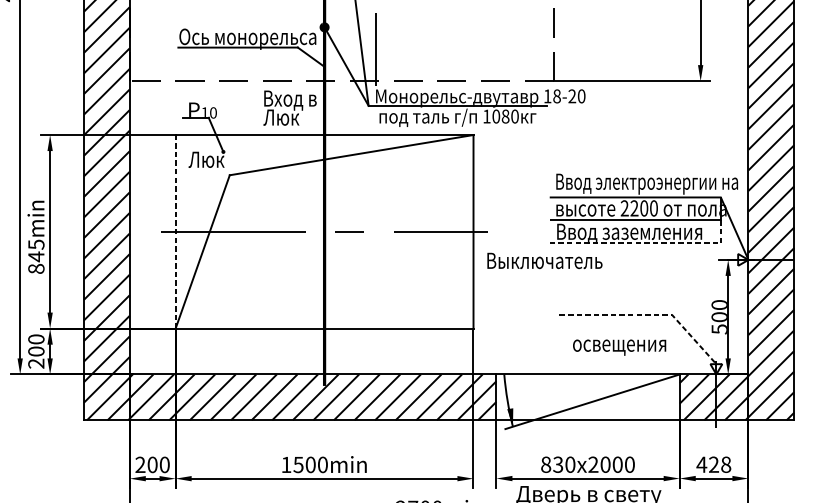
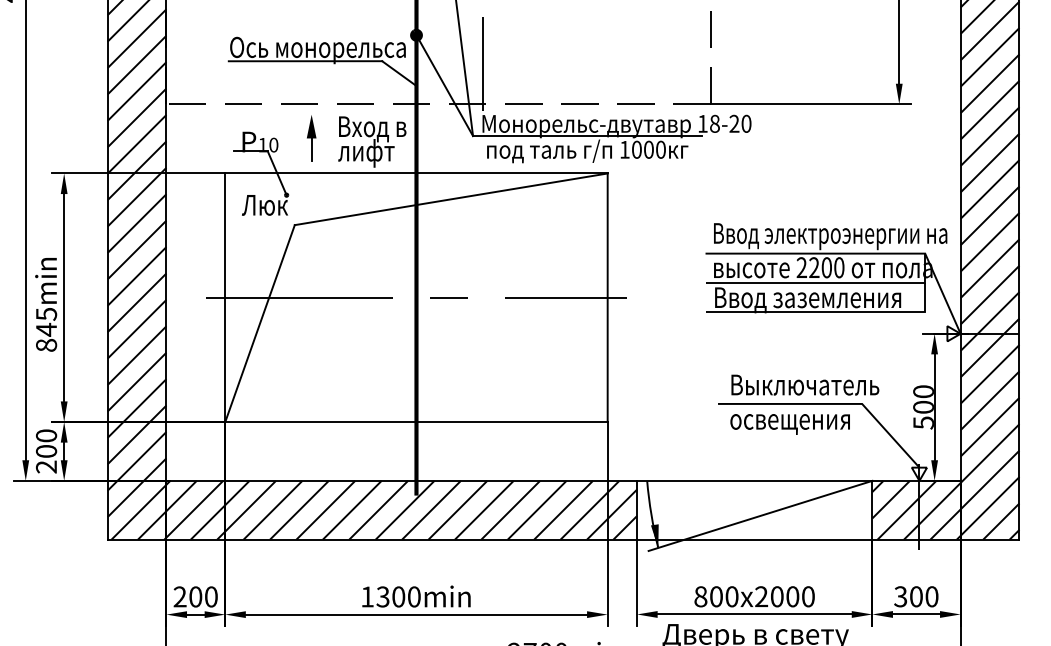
part: (242, 107) -> (311, 138), added
text: (505, 116) -> (648, 149), 1080 -> 1000
text: (285, 119) -> (366, 153), Люк -> лифт
line: (175, 231) -> (225, 297), dashed -> solid
line: (647, 243) -> (830, 312), dashed -> solid
text: (545, 260) -> (805, 384), moved
line: (649, 314) -> (833, 403), dashed -> solid
text: (619, 347) -> (789, 424), moved
text: (298, 464) -> (383, 596), 1500 -> 1300
text: (557, 464) -> (715, 596), 830 -> 800
text: (713, 464) -> (915, 596), 428 -> 300

